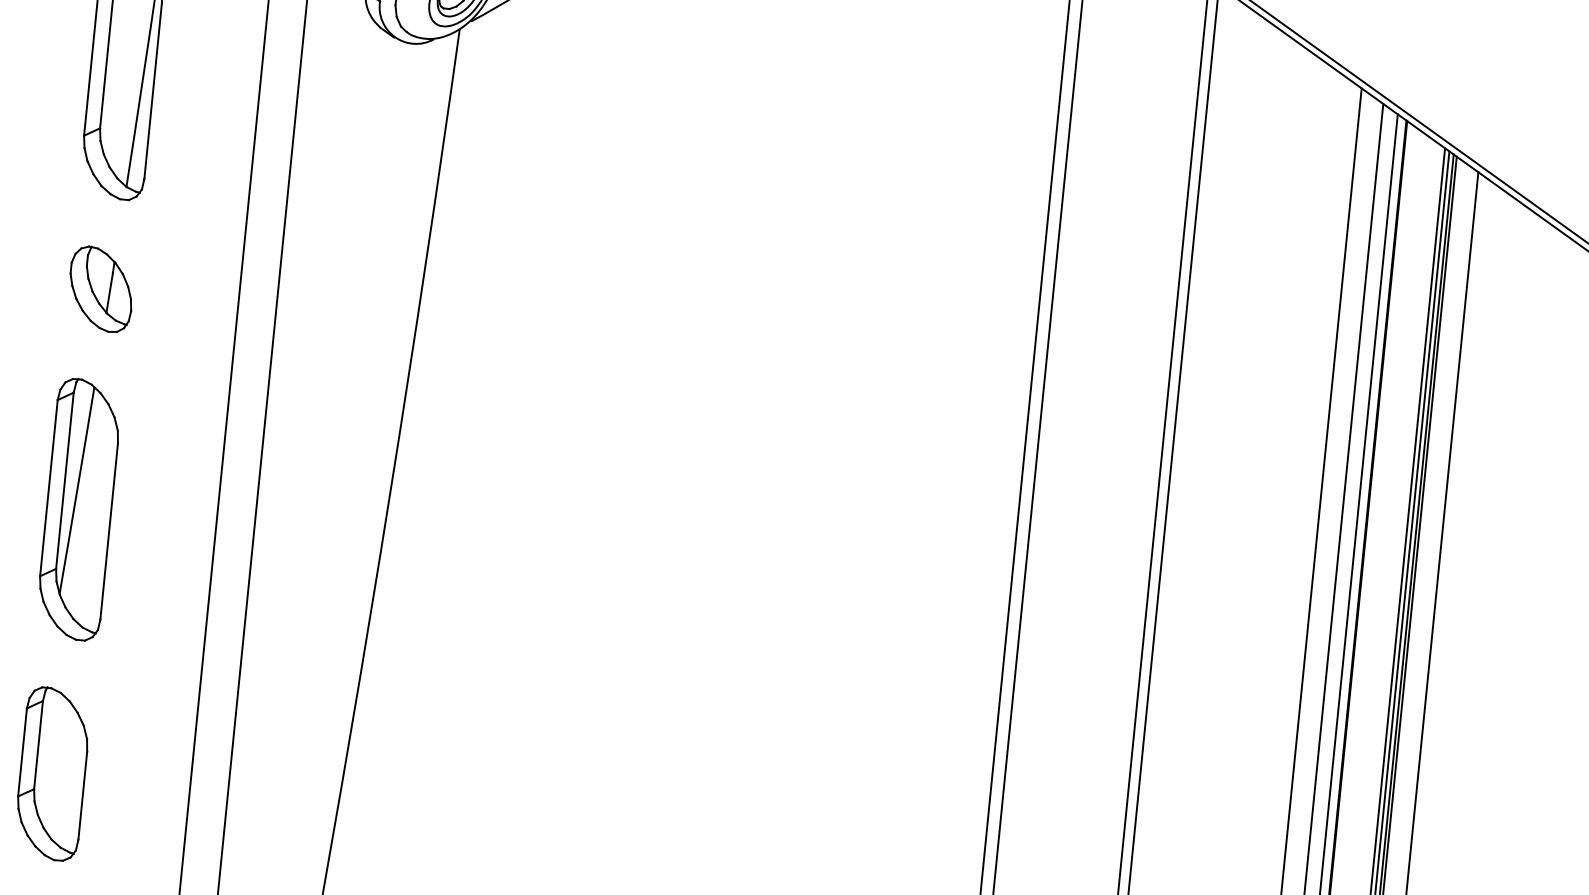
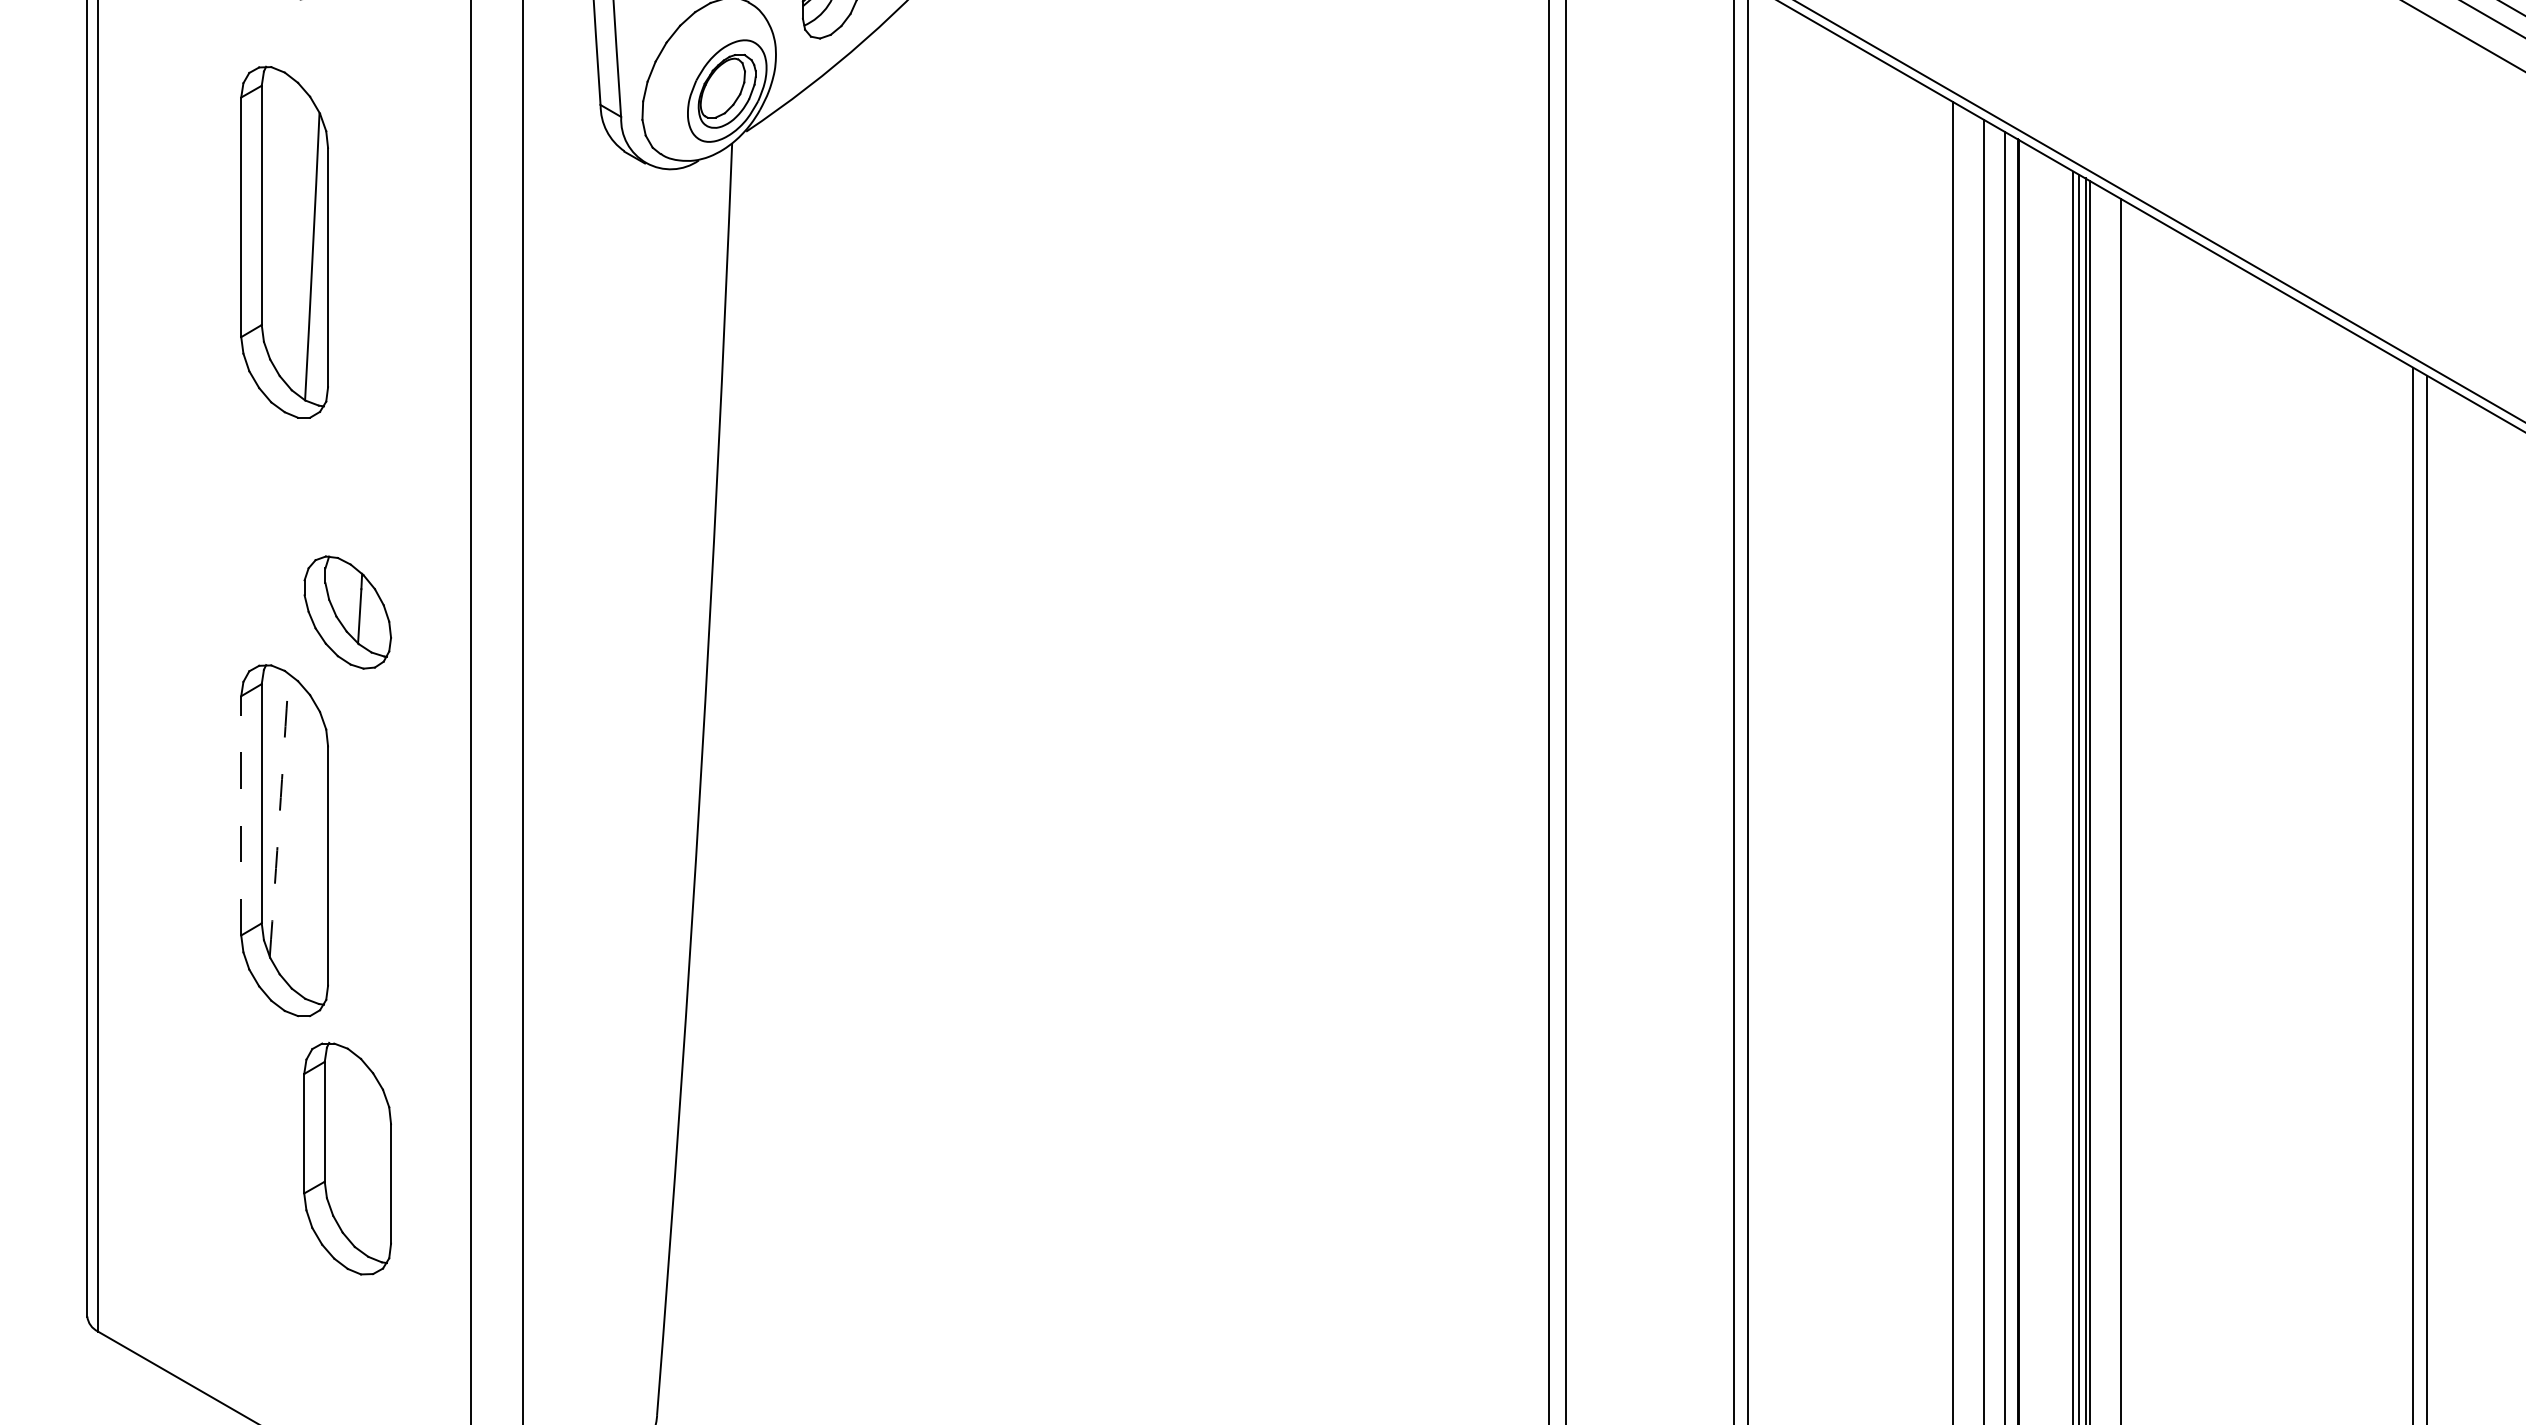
part: (100, 289) -> (347, 612), moved
line: (49, 487) -> (241, 815), solid -> dashed
arc: (77, 490) -> (279, 815), solid -> dashed
part: (52, 773) -> (347, 1158), moved

